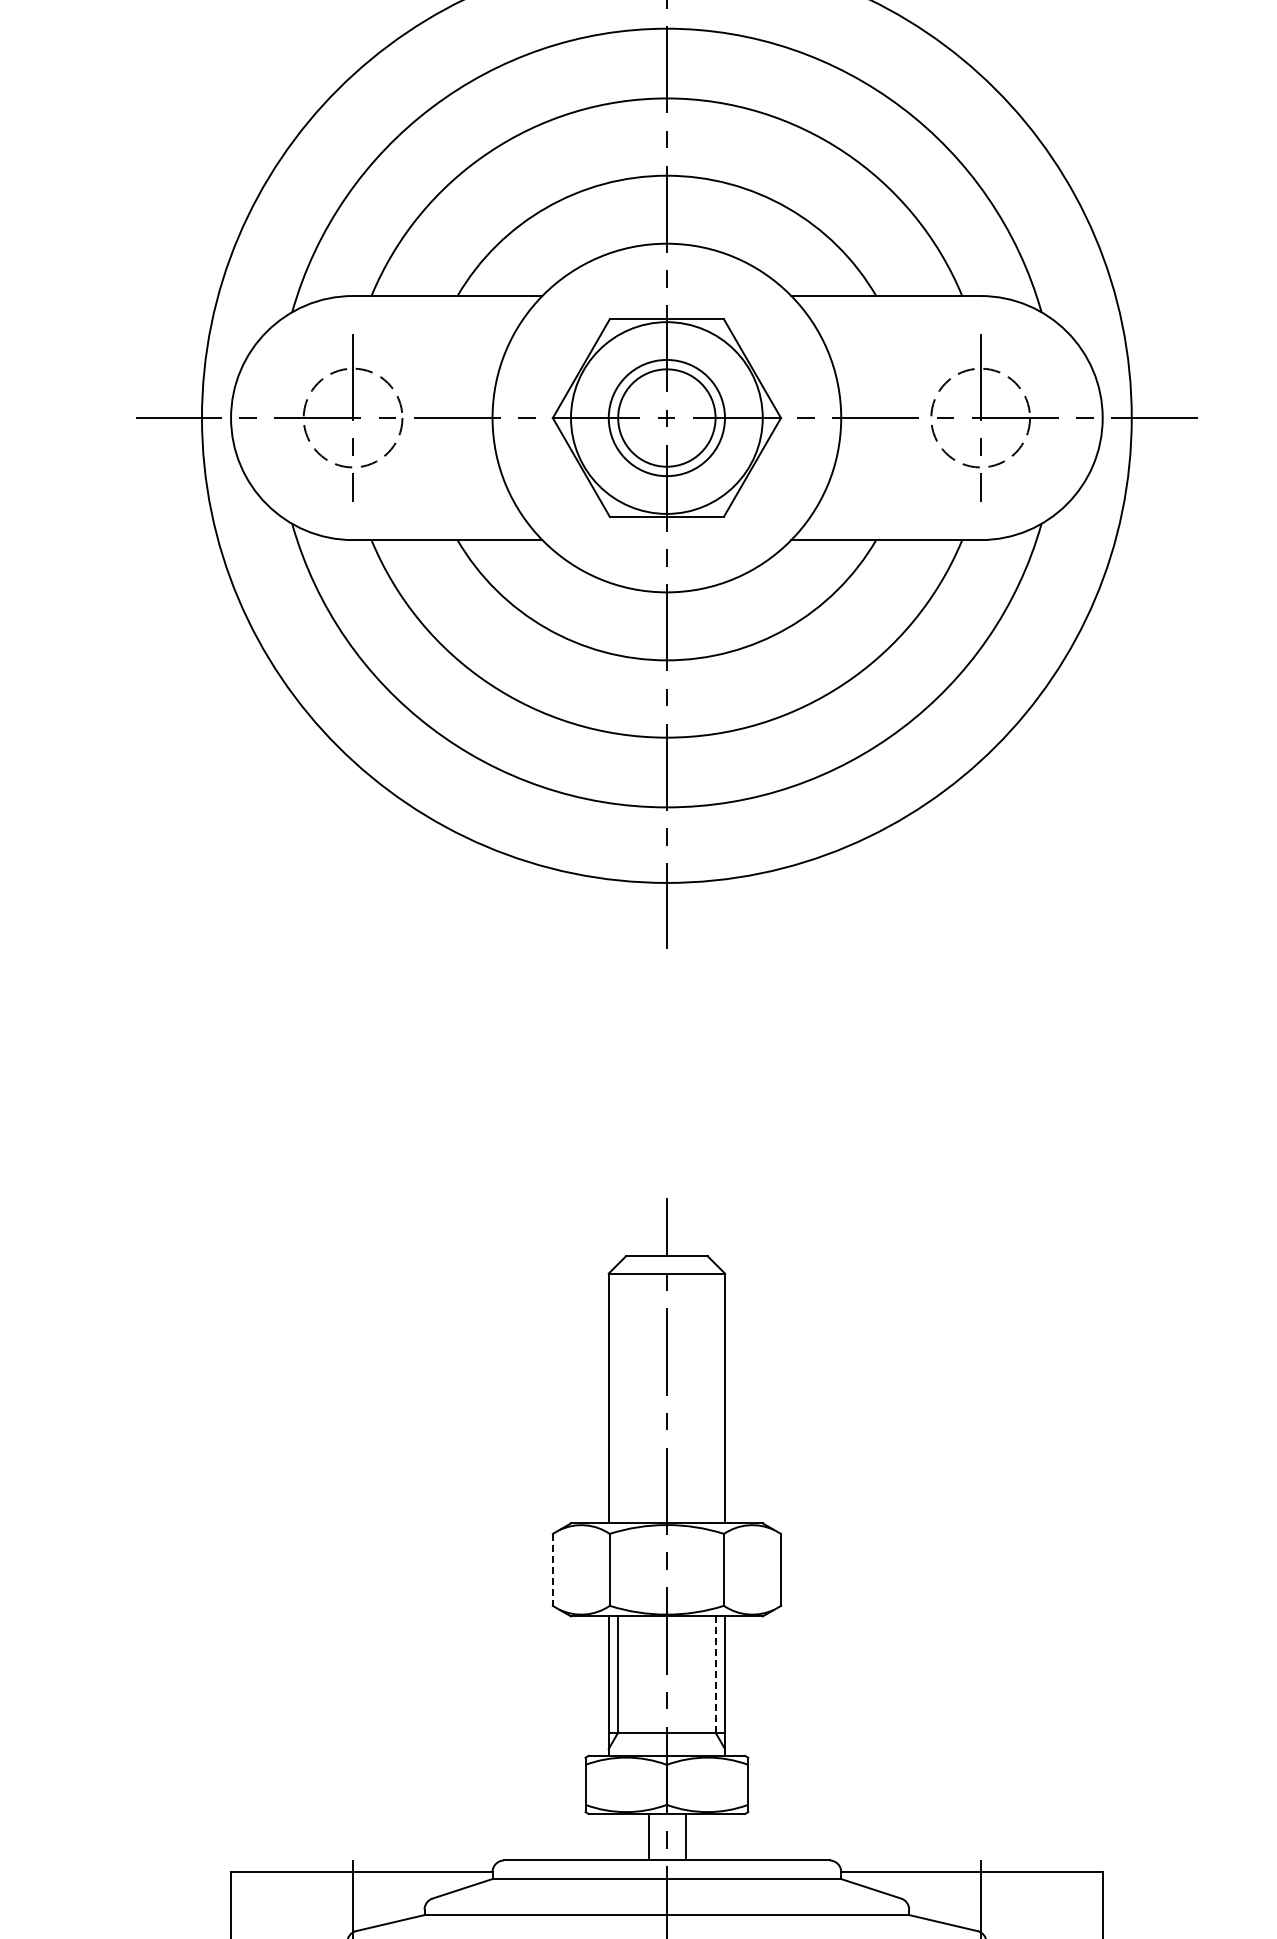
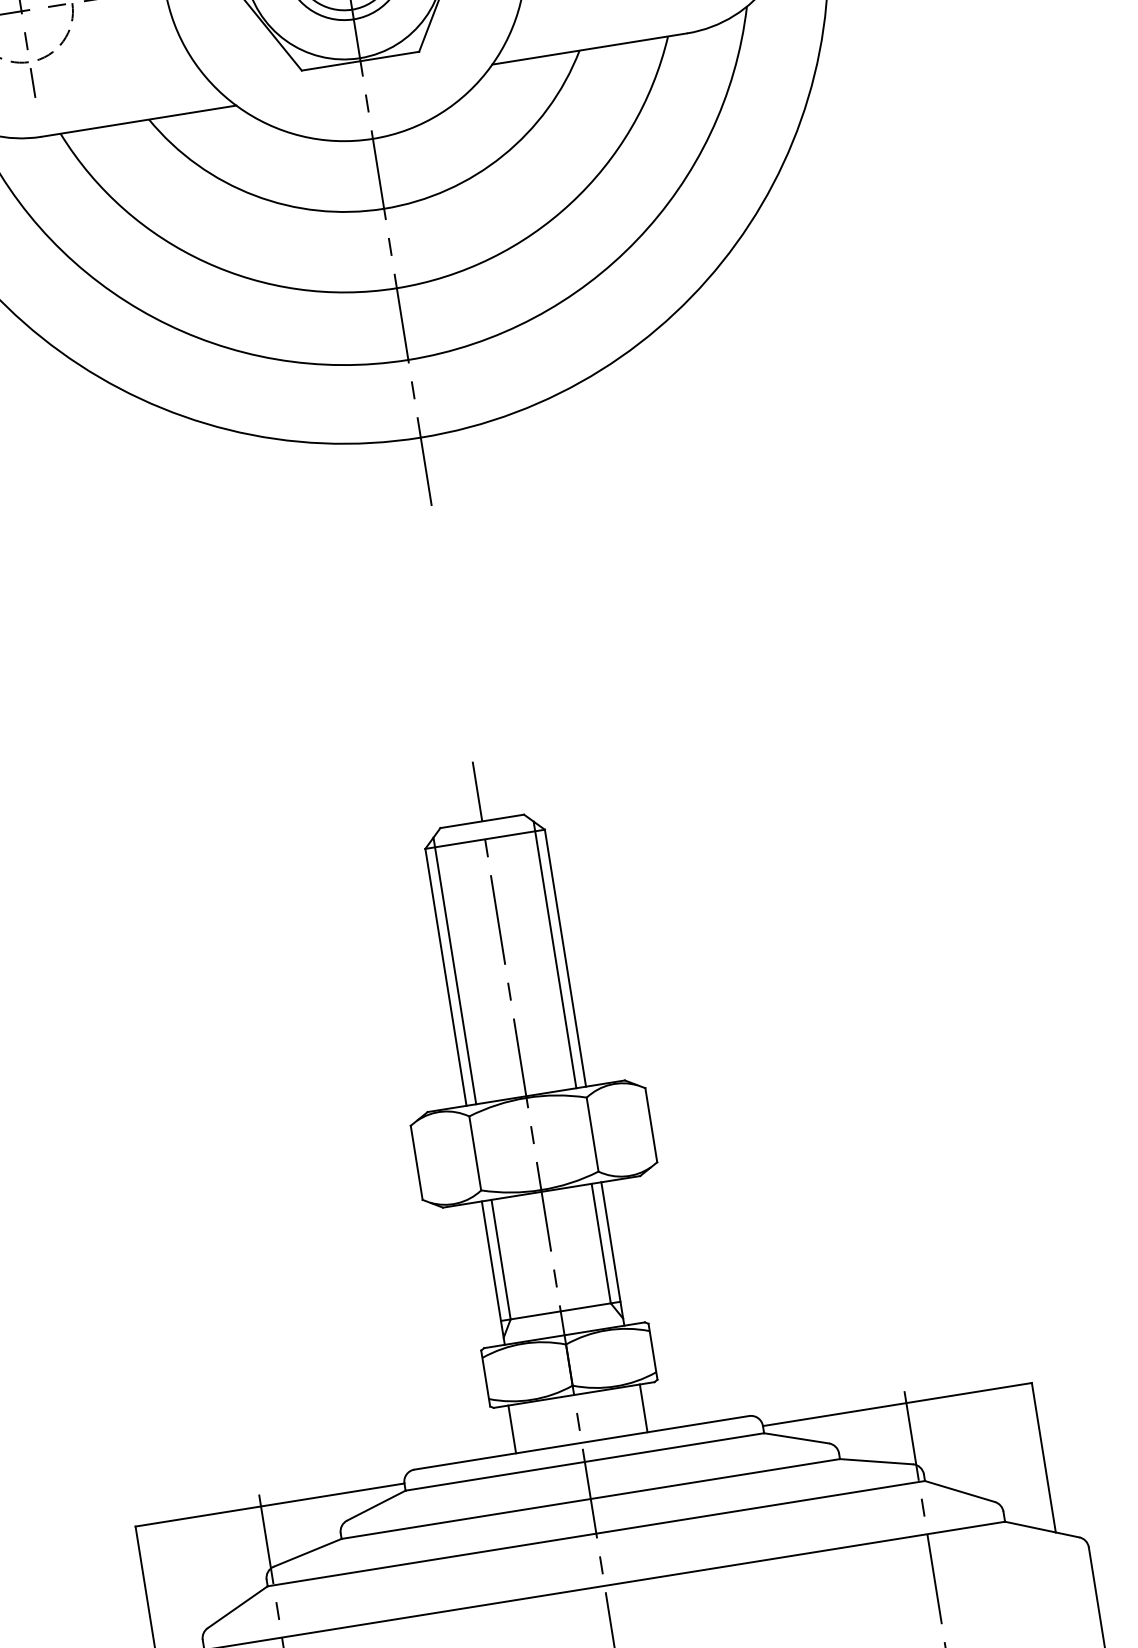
line: (618, 1393) -> (455, 970), added
line: (715, 1393) -> (554, 954), added
line: (552, 1570) -> (416, 1163), dashed -> solid
line: (715, 1674) -> (601, 1243), dashed -> solid
line: (648, 1836) -> (511, 1428), moved
line: (685, 1836) -> (643, 1407), moved

